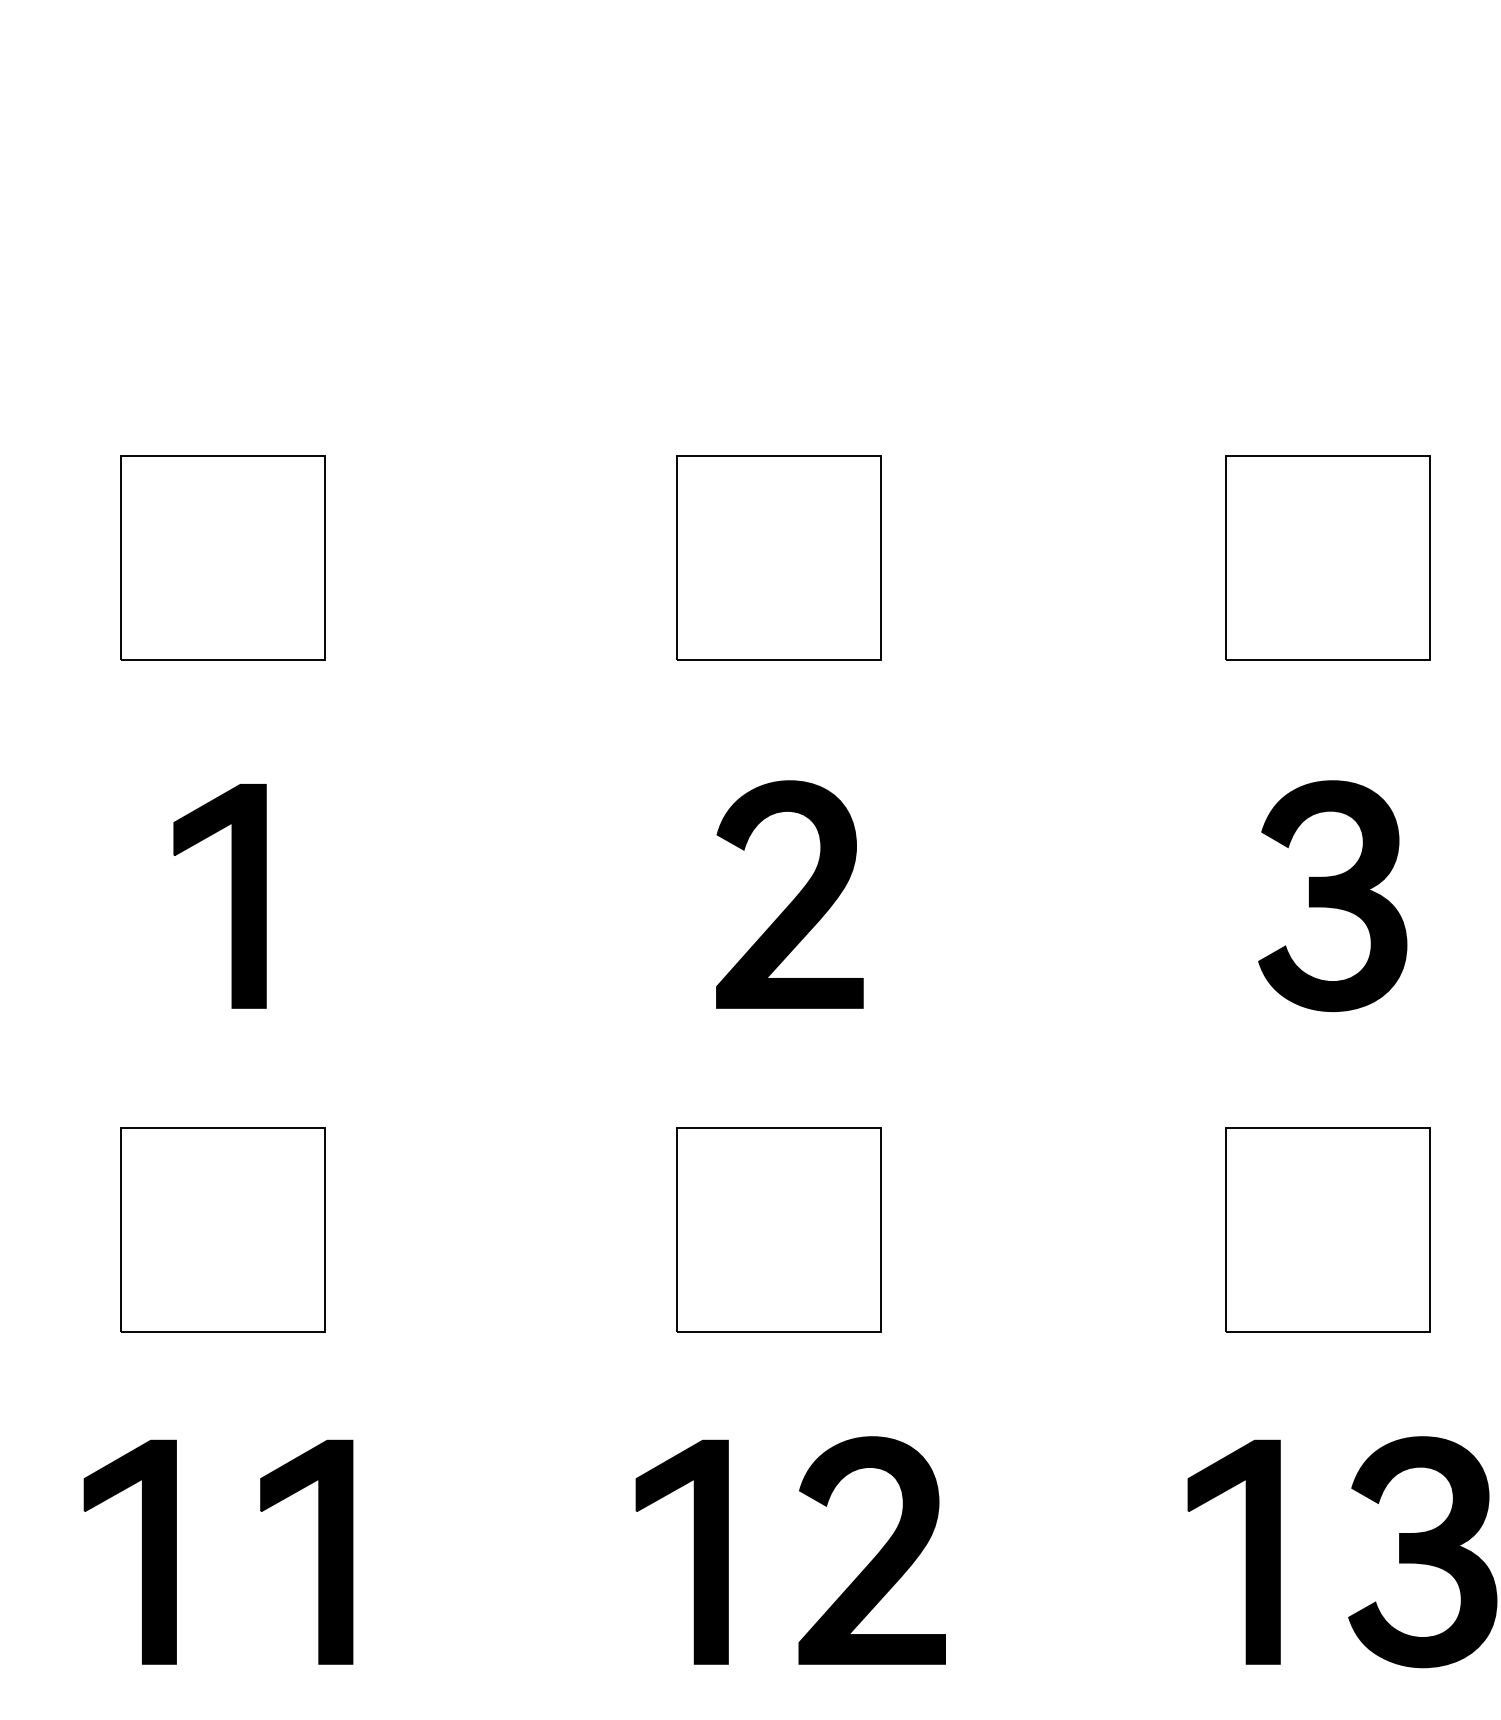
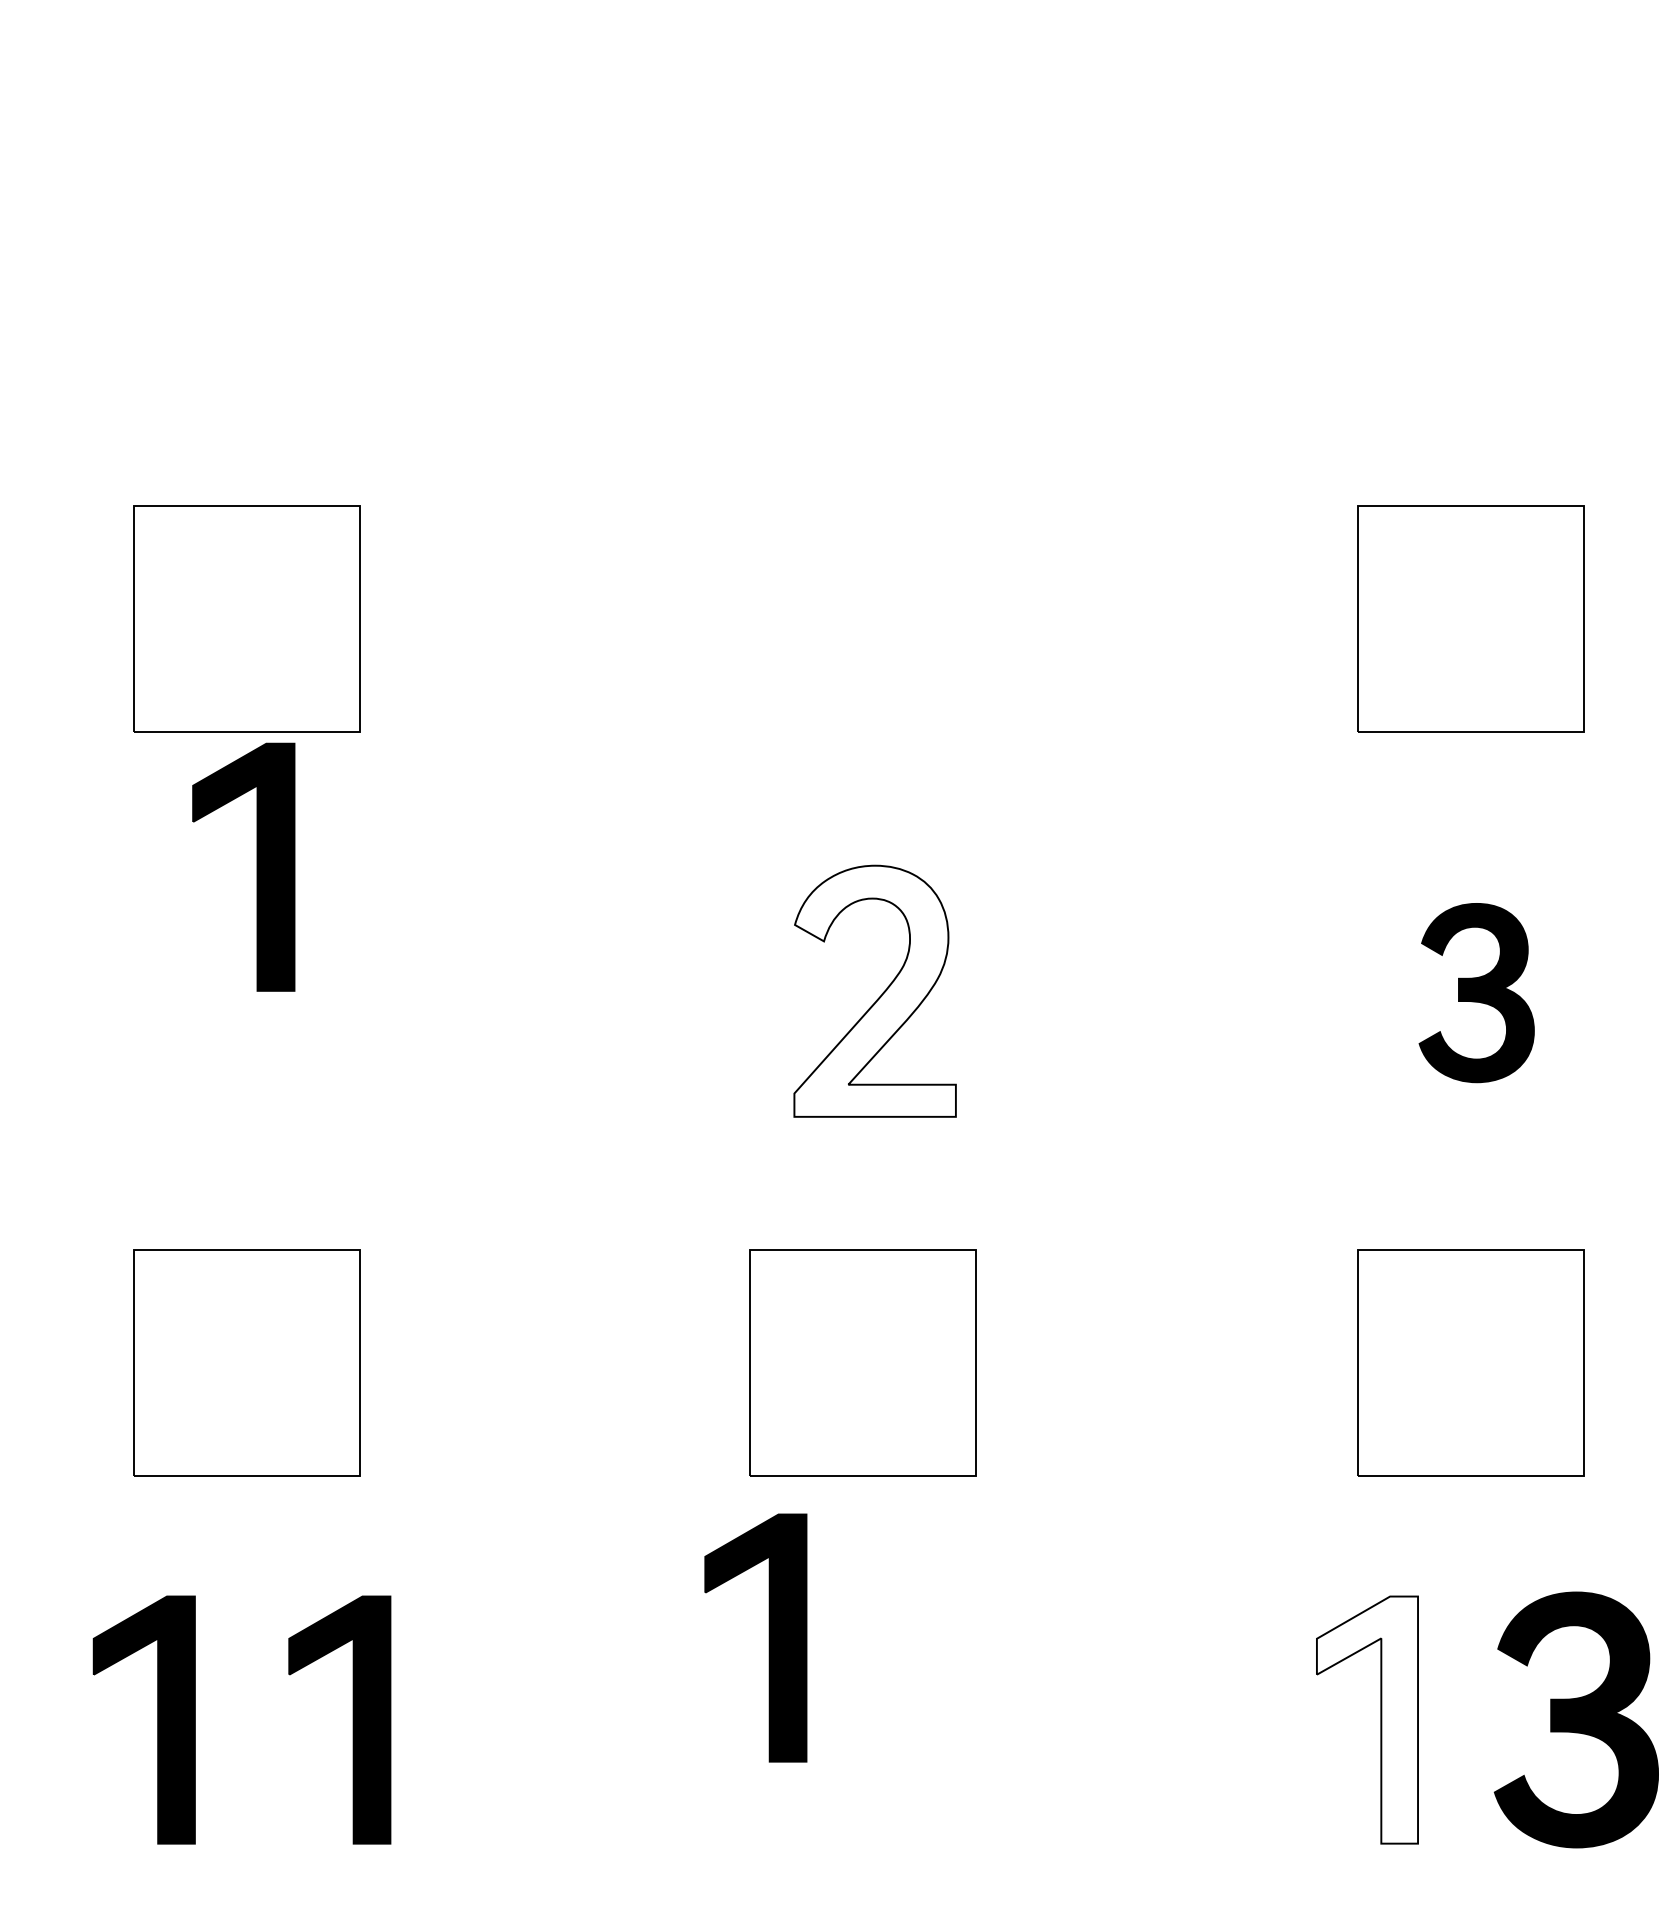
part: (778, 558) -> (862, 618), removed
fill: (789, 893) -> (874, 990), removed
part: (231, 895) -> (256, 866), moved
part: (1332, 895) -> (1476, 992), size x0.7
part: (693, 1551) -> (768, 1637), moved
fill: (1234, 1551) -> (1367, 1719), removed
part: (876, 1554) -> (971, 1722), removed

